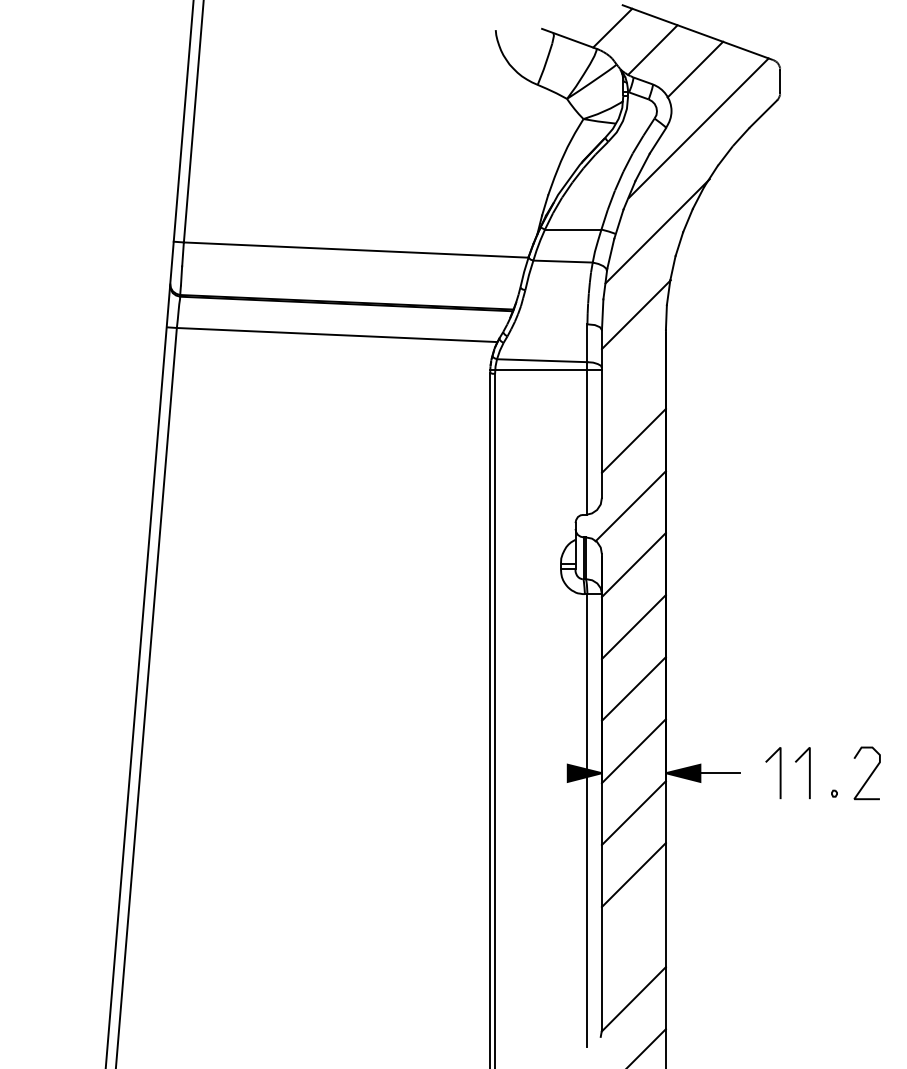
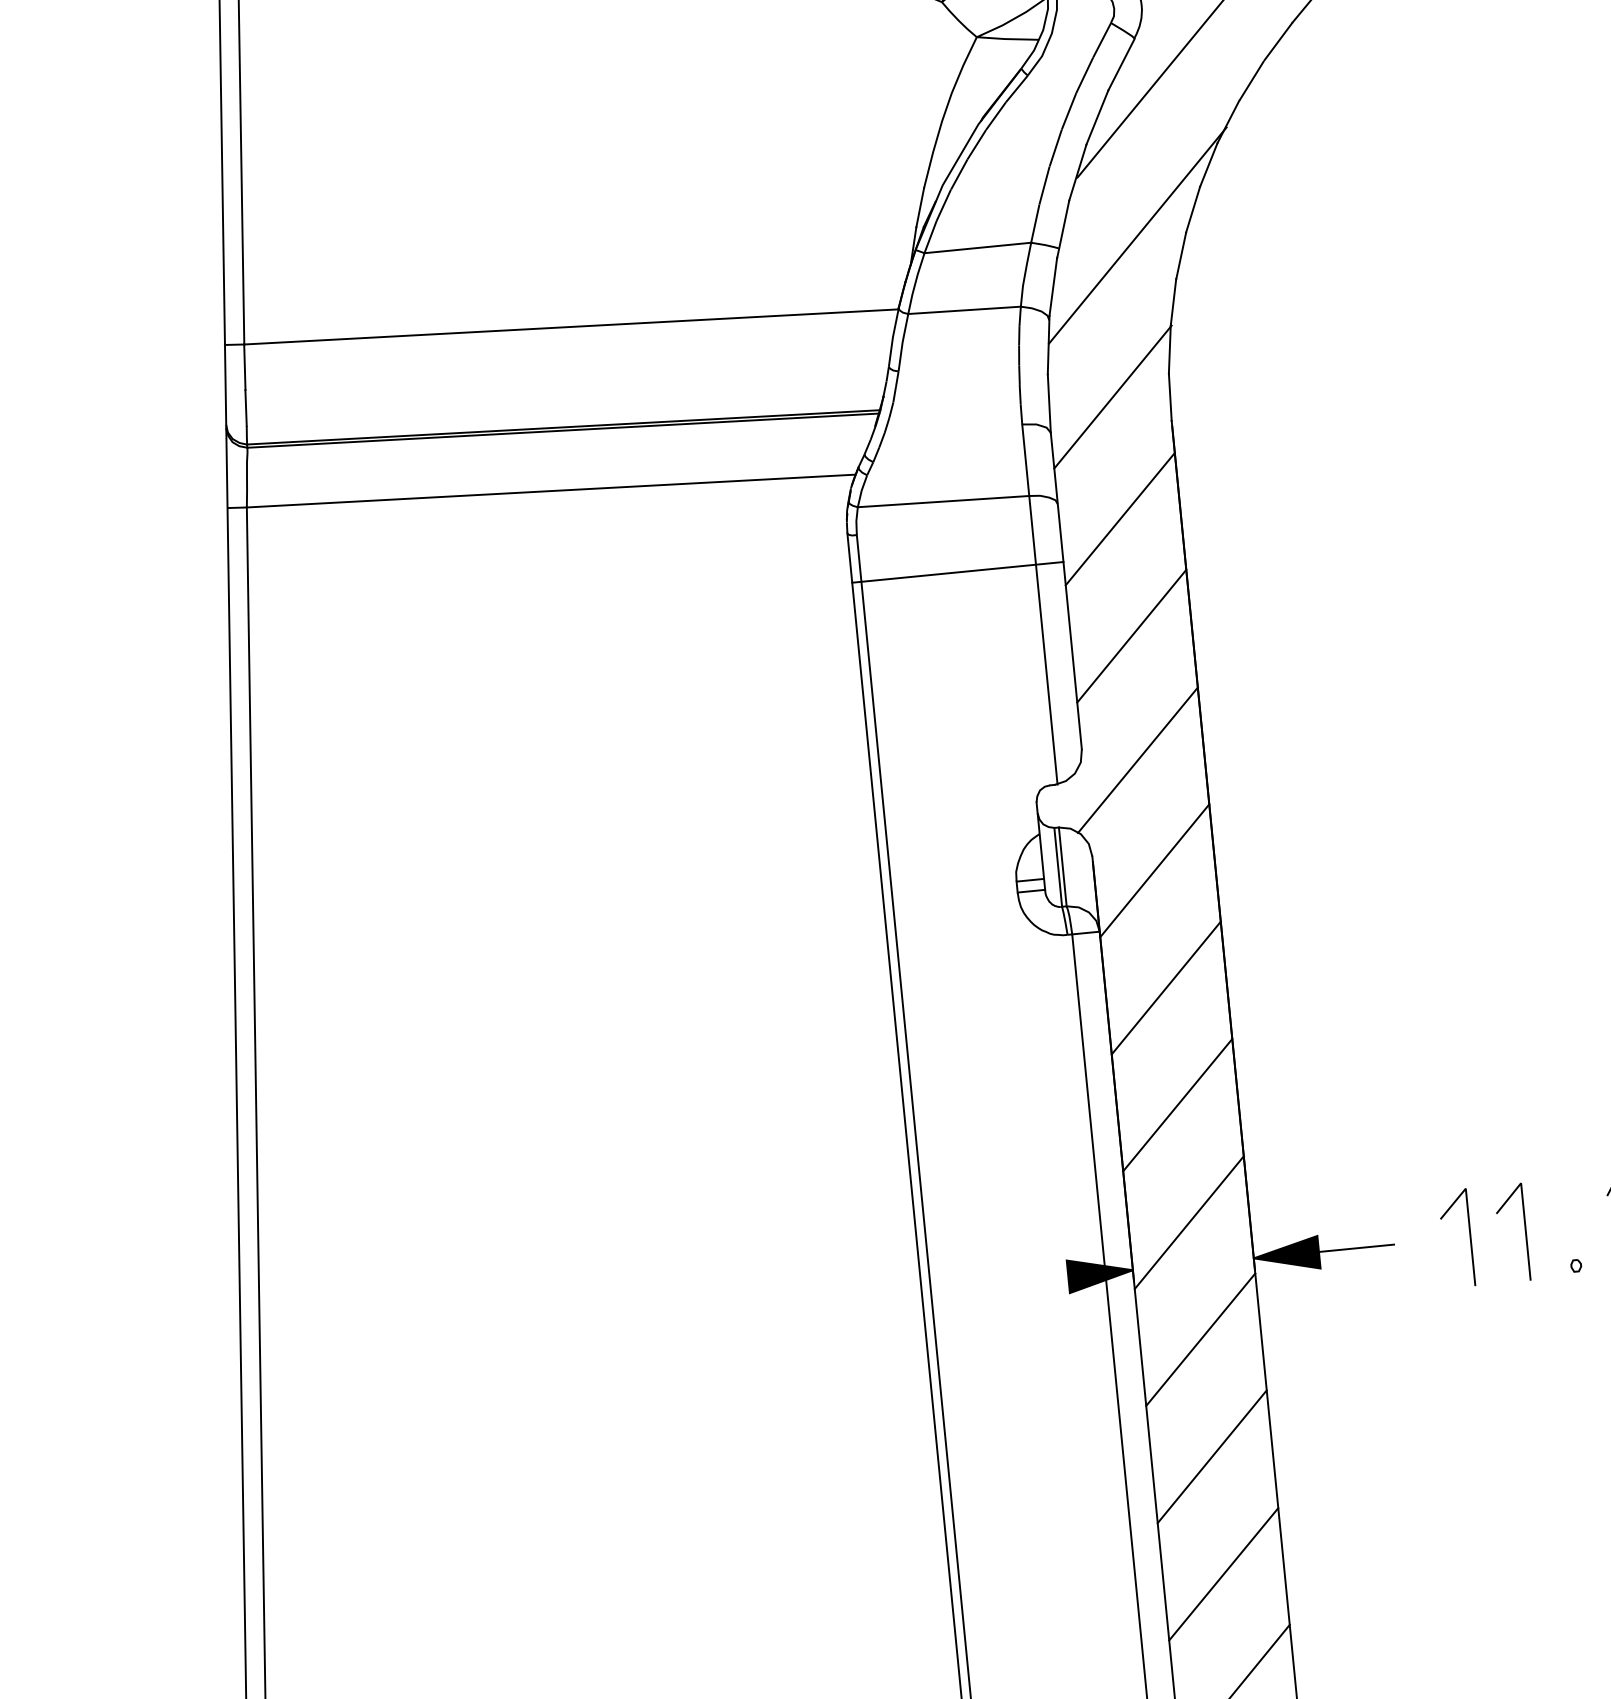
line: (545, 369) -> (956, 572), moved
line: (633, 378) -> (1119, 518), added
line: (633, 937) -> (1222, 1574), added

